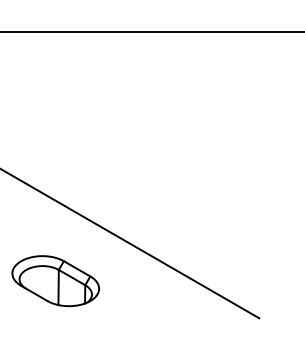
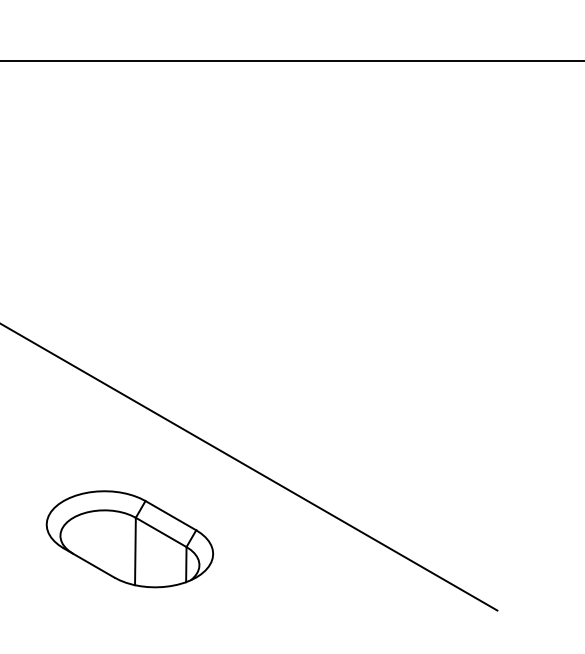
part: (55, 281) -> (129, 539), moved

